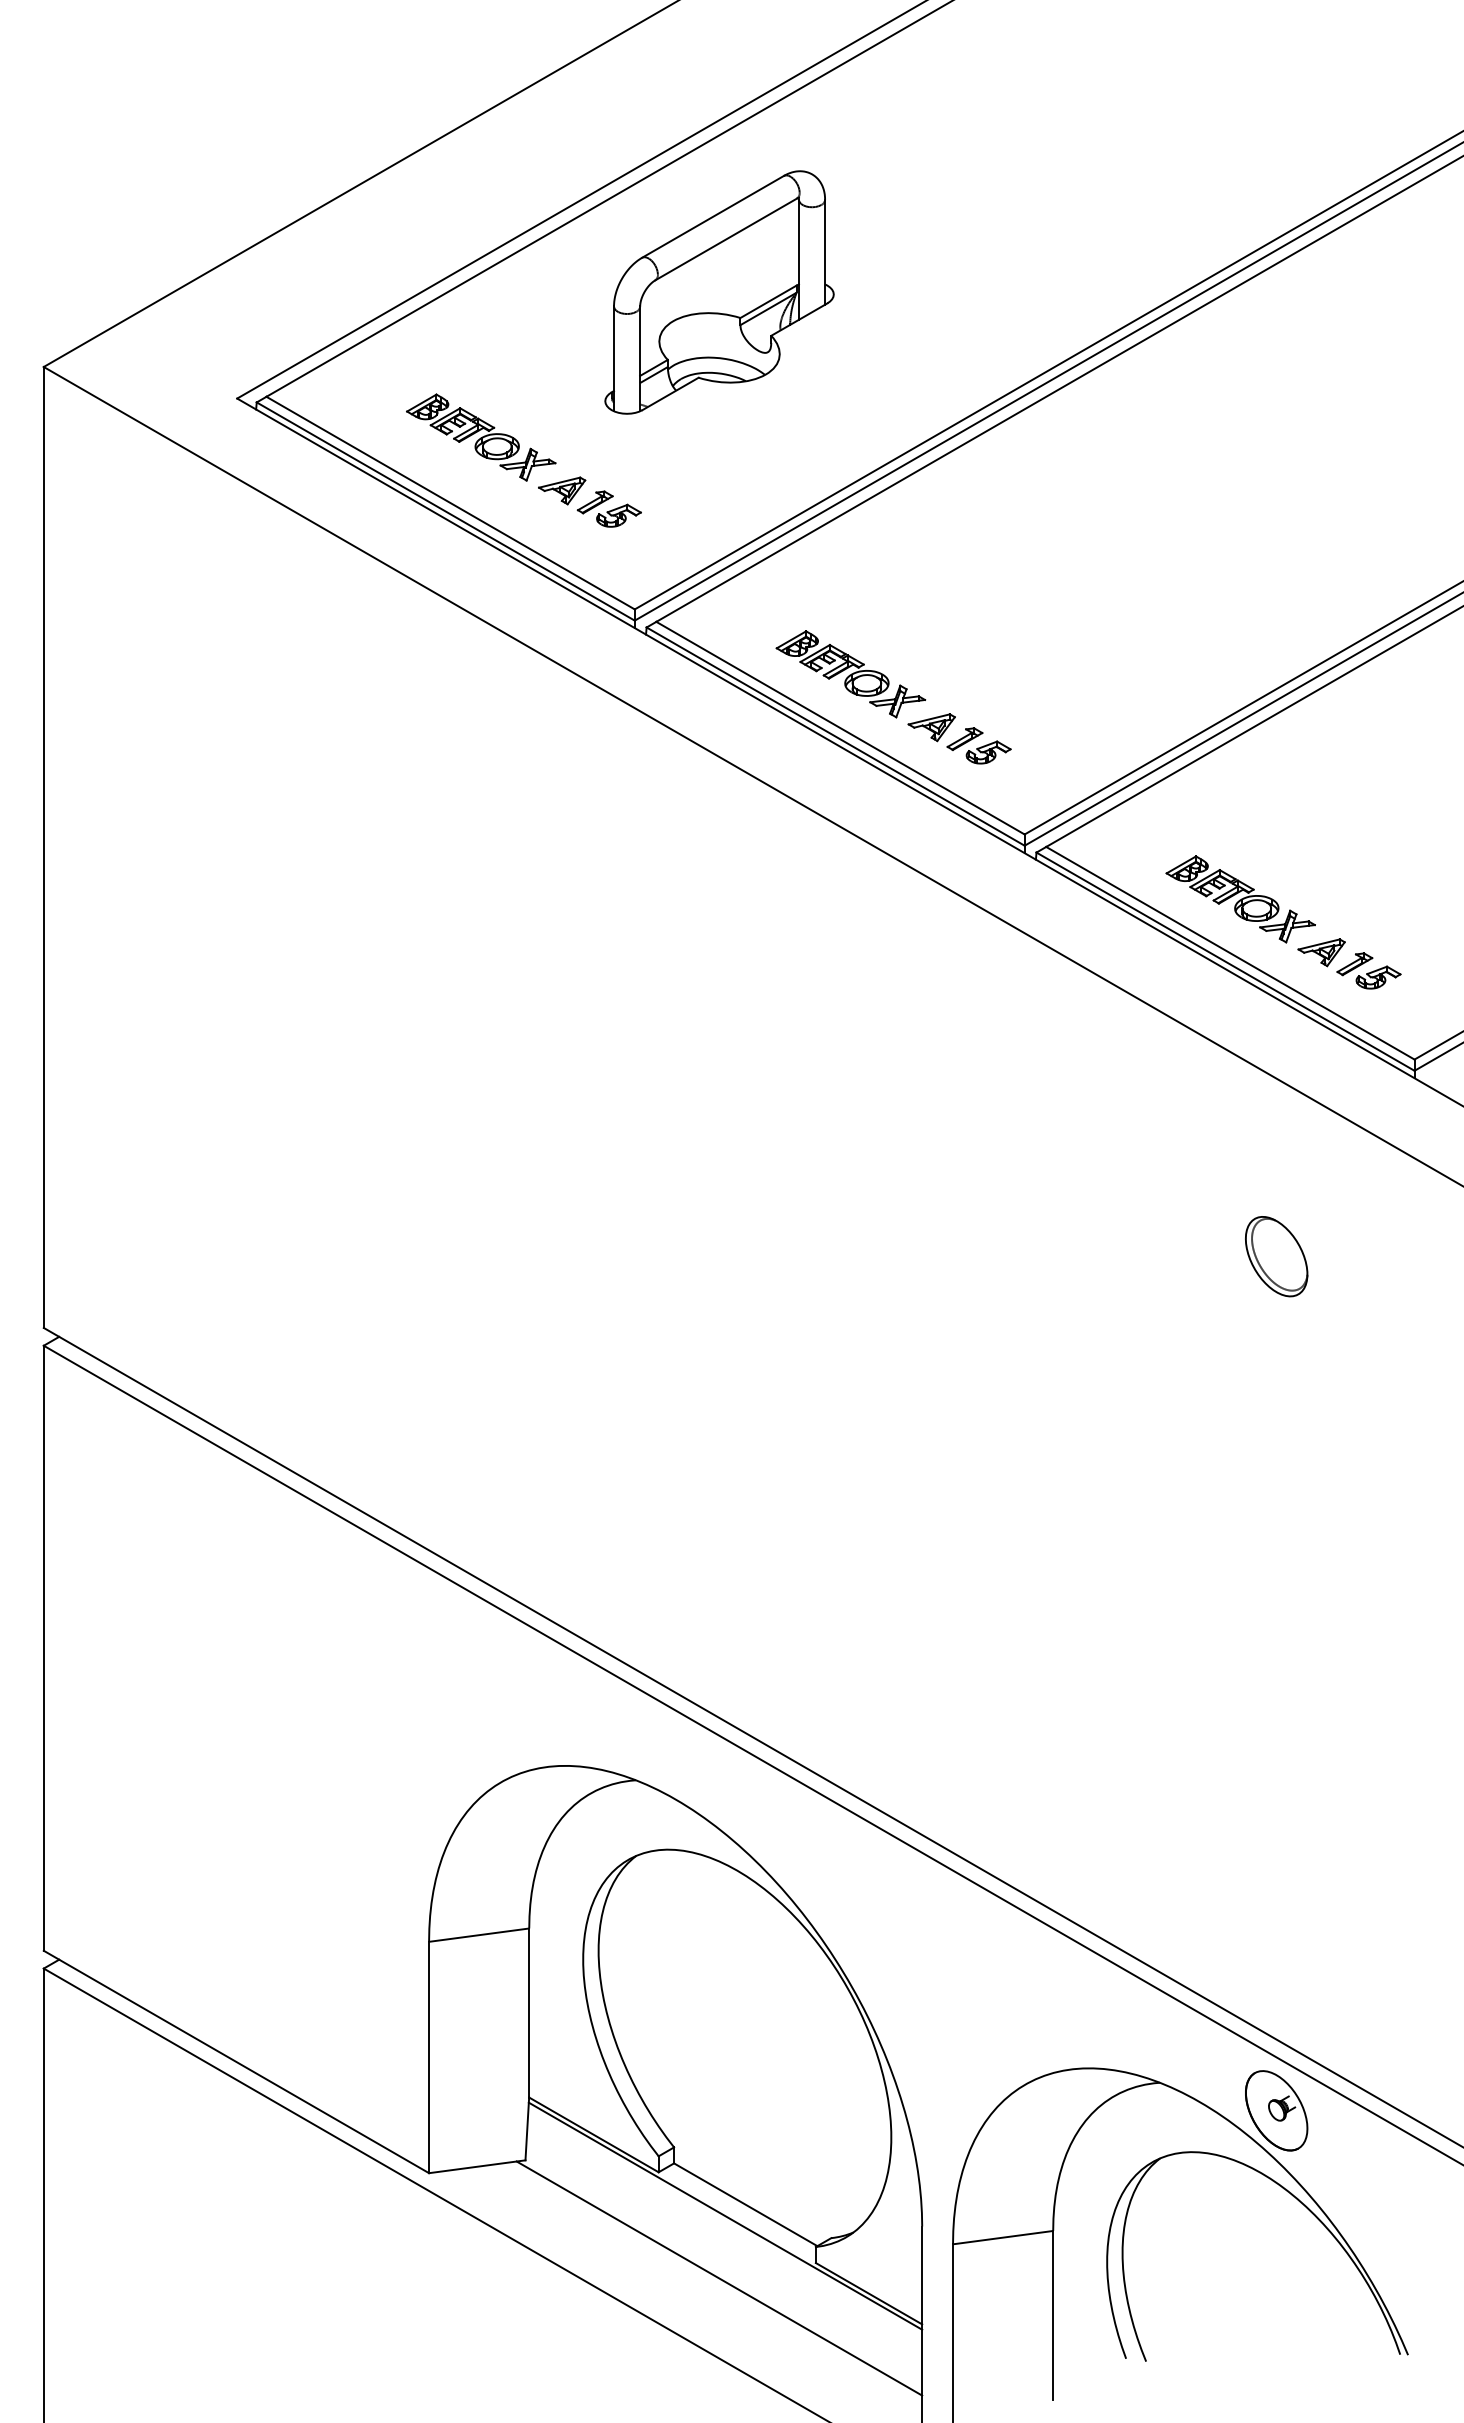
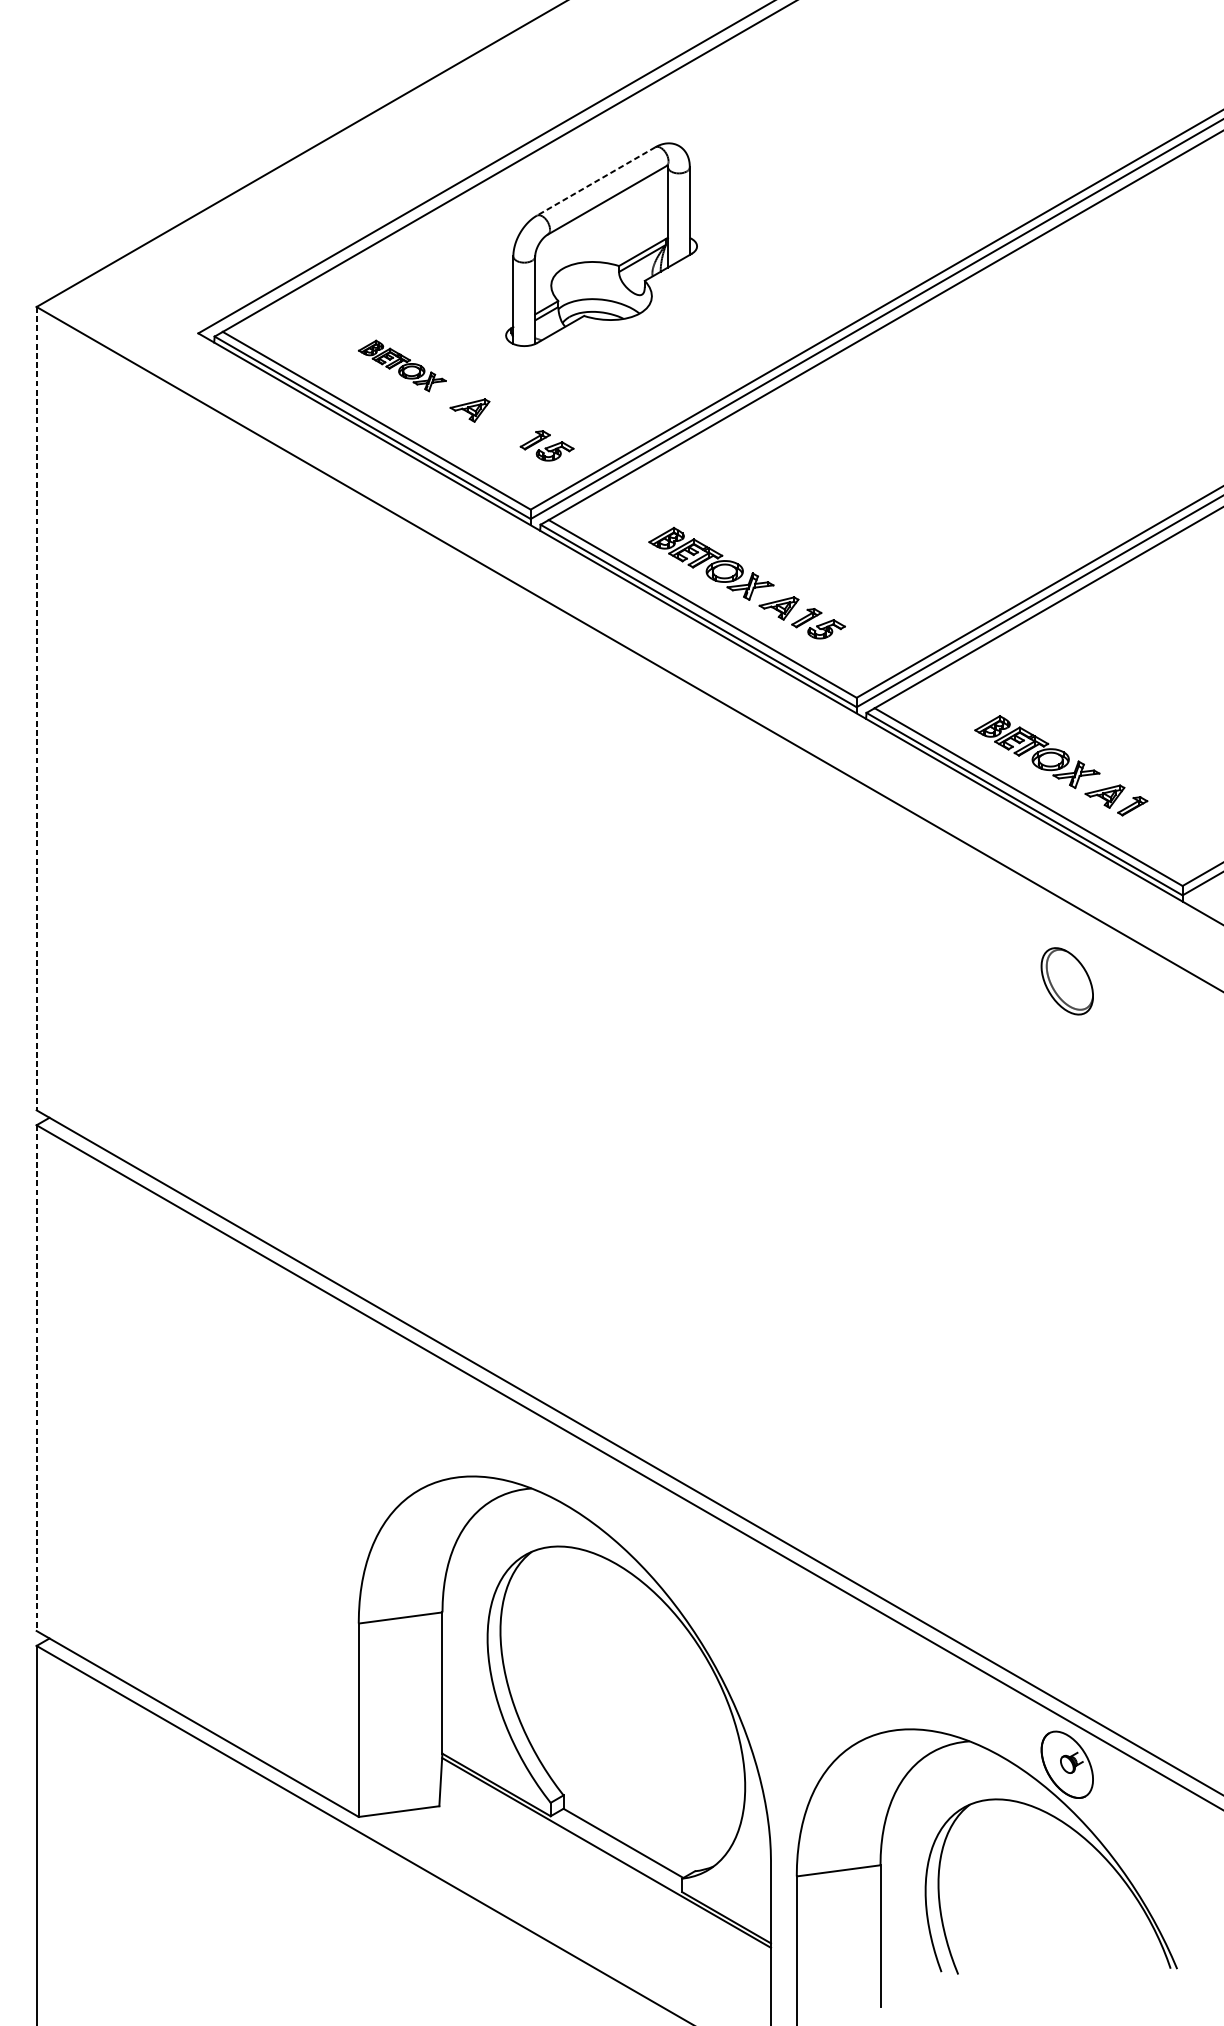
line: (713, 216) -> (596, 181), solid -> dashed
part: (481, 437) -> (402, 365), size x0.7
part: (608, 508) -> (546, 445), moved
line: (43, 847) -> (36, 708), solid -> dashed
part: (1378, 977) -> (1152, 817), removed
part: (1276, 1256) -> (1067, 981), moved
line: (43, 1648) -> (36, 1378), solid -> dashed
line: (719, 2278) -> (601, 1905), removed

